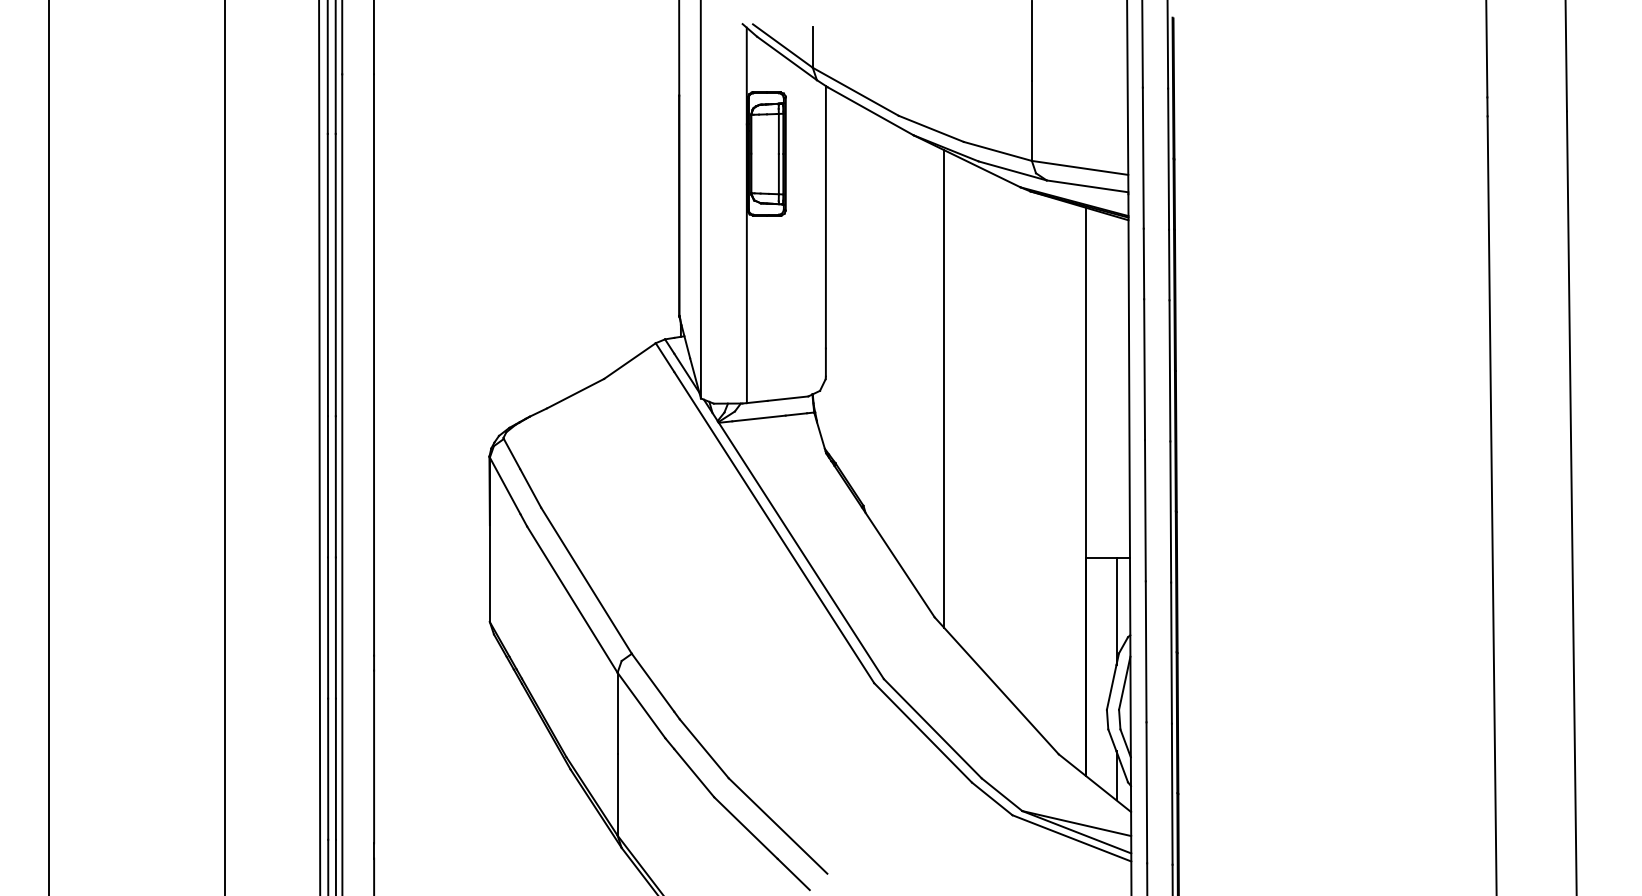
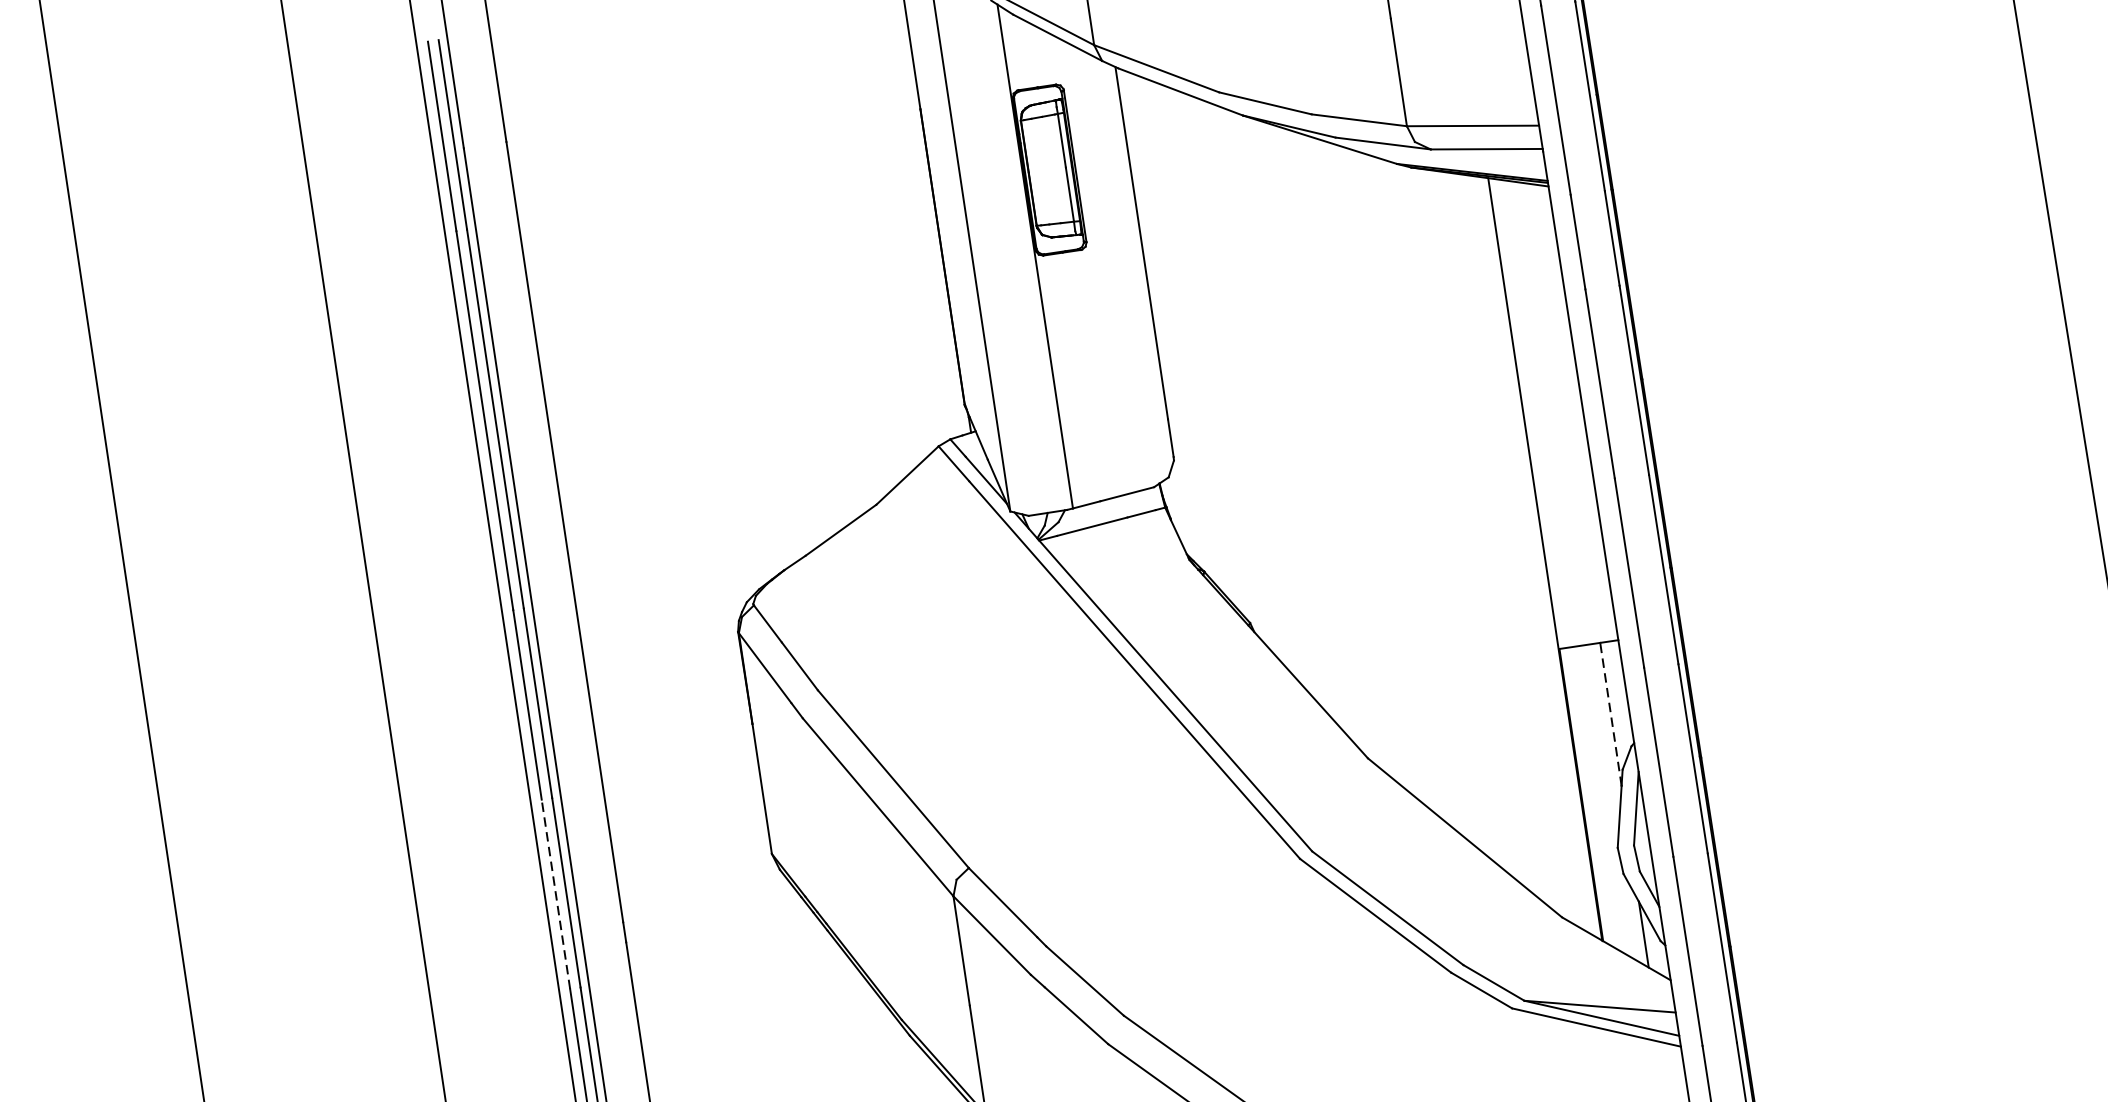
line: (944, 388) -> (1335, 449), removed
line: (1116, 611) -> (1610, 714), solid -> dashed
line: (328, 628) -> (556, 894), solid -> dashed

